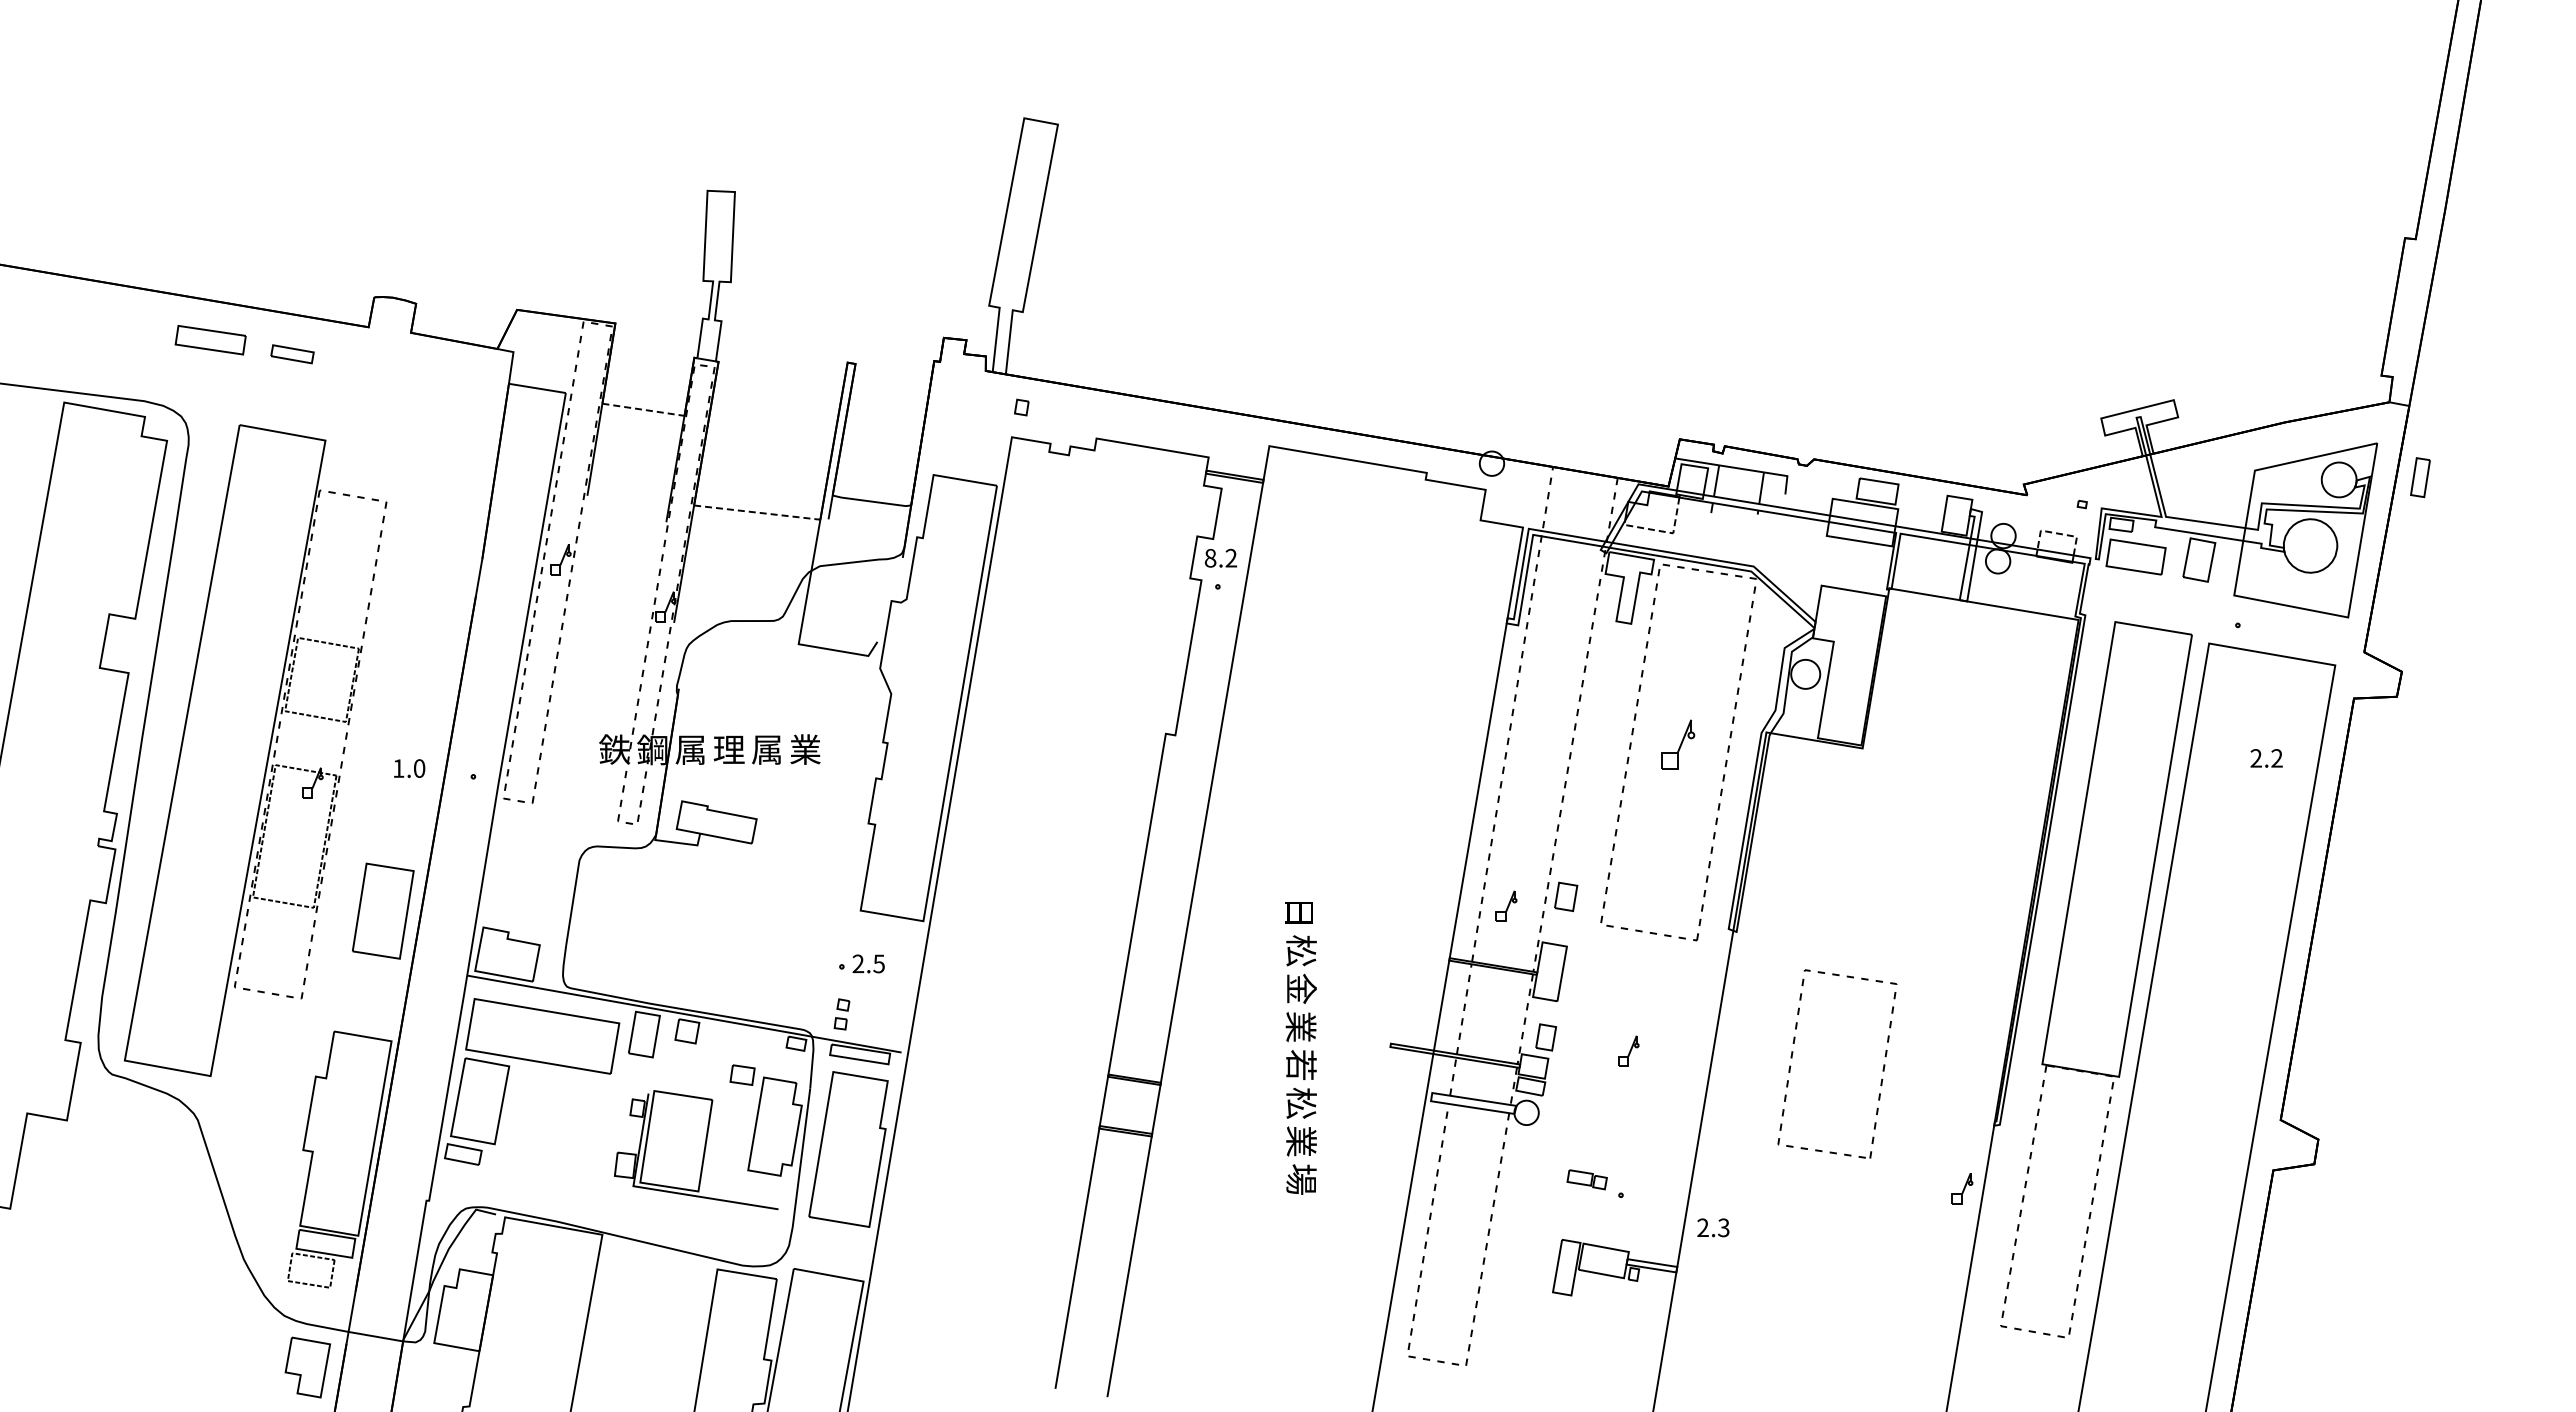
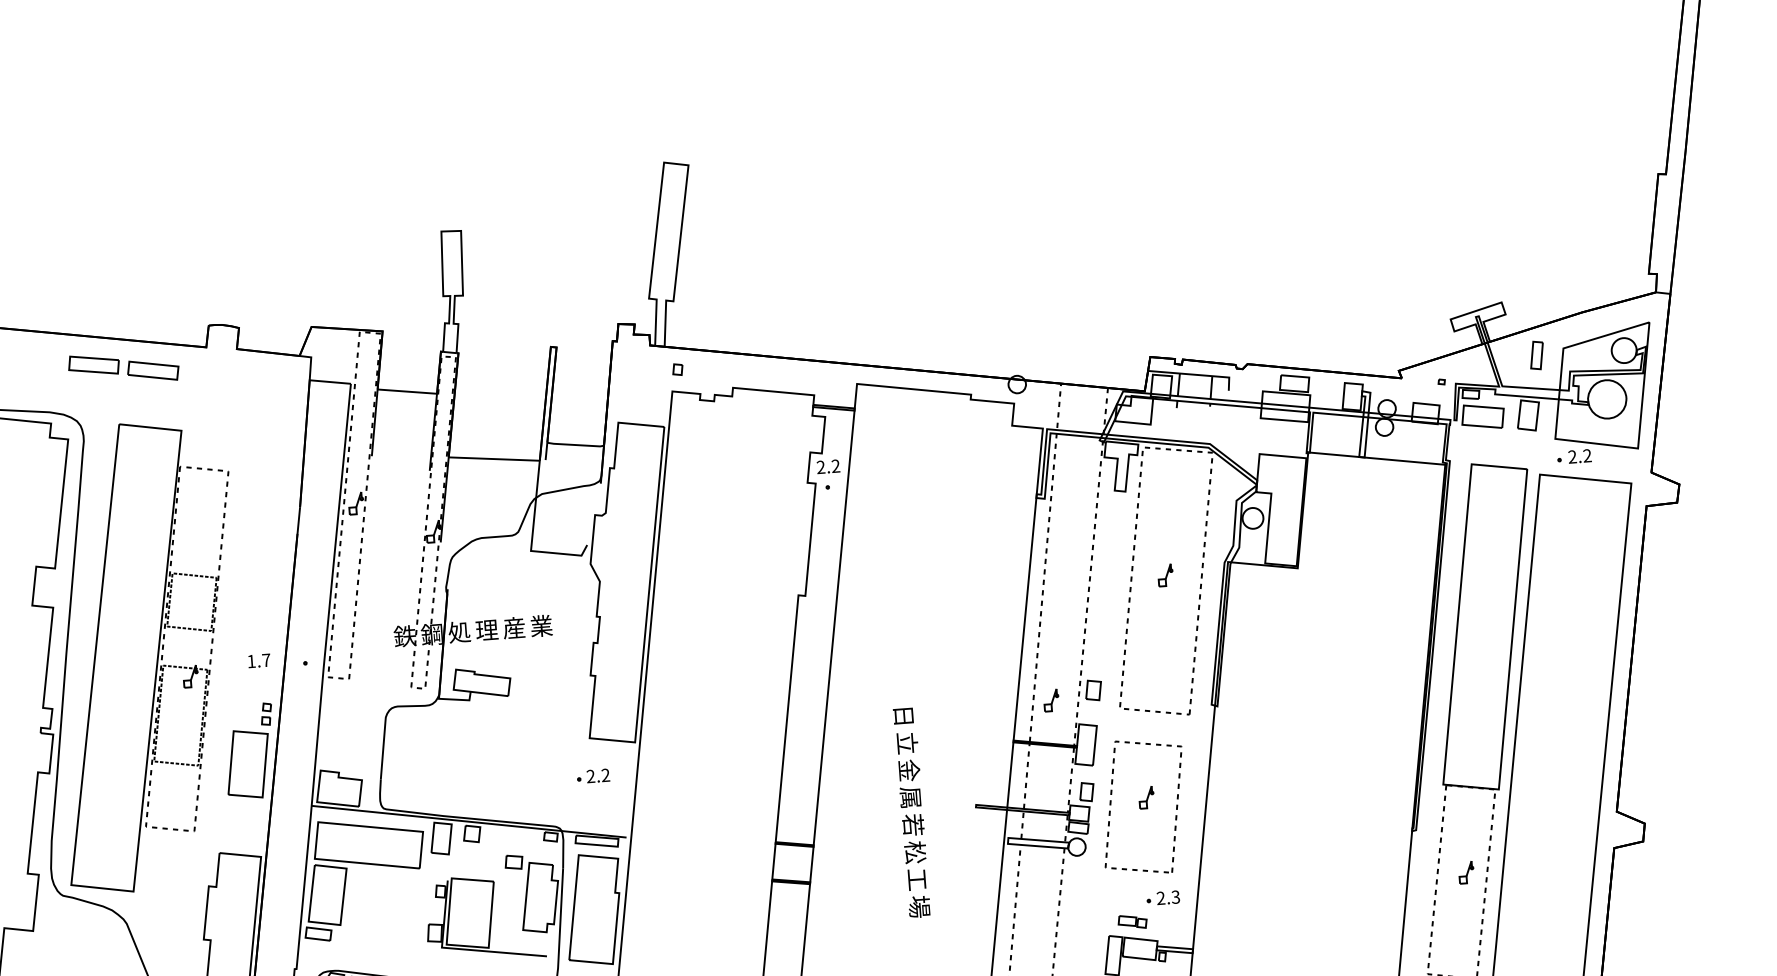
part: (292, 354) -> (153, 370), size x1.67
line: (643, 409) -> (407, 391), dashed -> solid
part: (2420, 477) -> (1537, 355), moved
line: (757, 512) -> (494, 458), dashed -> solid
line: (1664, 531) -> (1144, 423), dashed -> solid
line: (2058, 533) -> (1426, 404), dashed -> solid
text: (1210, 557) -> (820, 466), 8.2 -> 2.2
part: (1678, 743) -> (1165, 574), size x0.62
text: (690, 749) -> (459, 632), 属 -> 処
text: (767, 749) -> (514, 627), 属 -> 産
text: (2266, 758) -> (1579, 456), moved
text: (419, 768) -> (266, 660), 1.0 -> 1.7
text: (1301, 950) -> (907, 743), 松 -> 立
text: (878, 963) -> (605, 775), 2.5 -> 2.2
part: (841, 1014) -> (266, 714), moved
text: (1300, 1026) -> (910, 797), 業 -> 属
part: (1793, 1053) -> (1111, 801), moved
text: (1301, 1141) -> (917, 879), 業 -> 工
part: (1586, 1179) -> (1132, 921), moved
part: (1962, 1188) -> (1466, 872), moved
text: (1713, 1227) -> (1168, 897), moved

